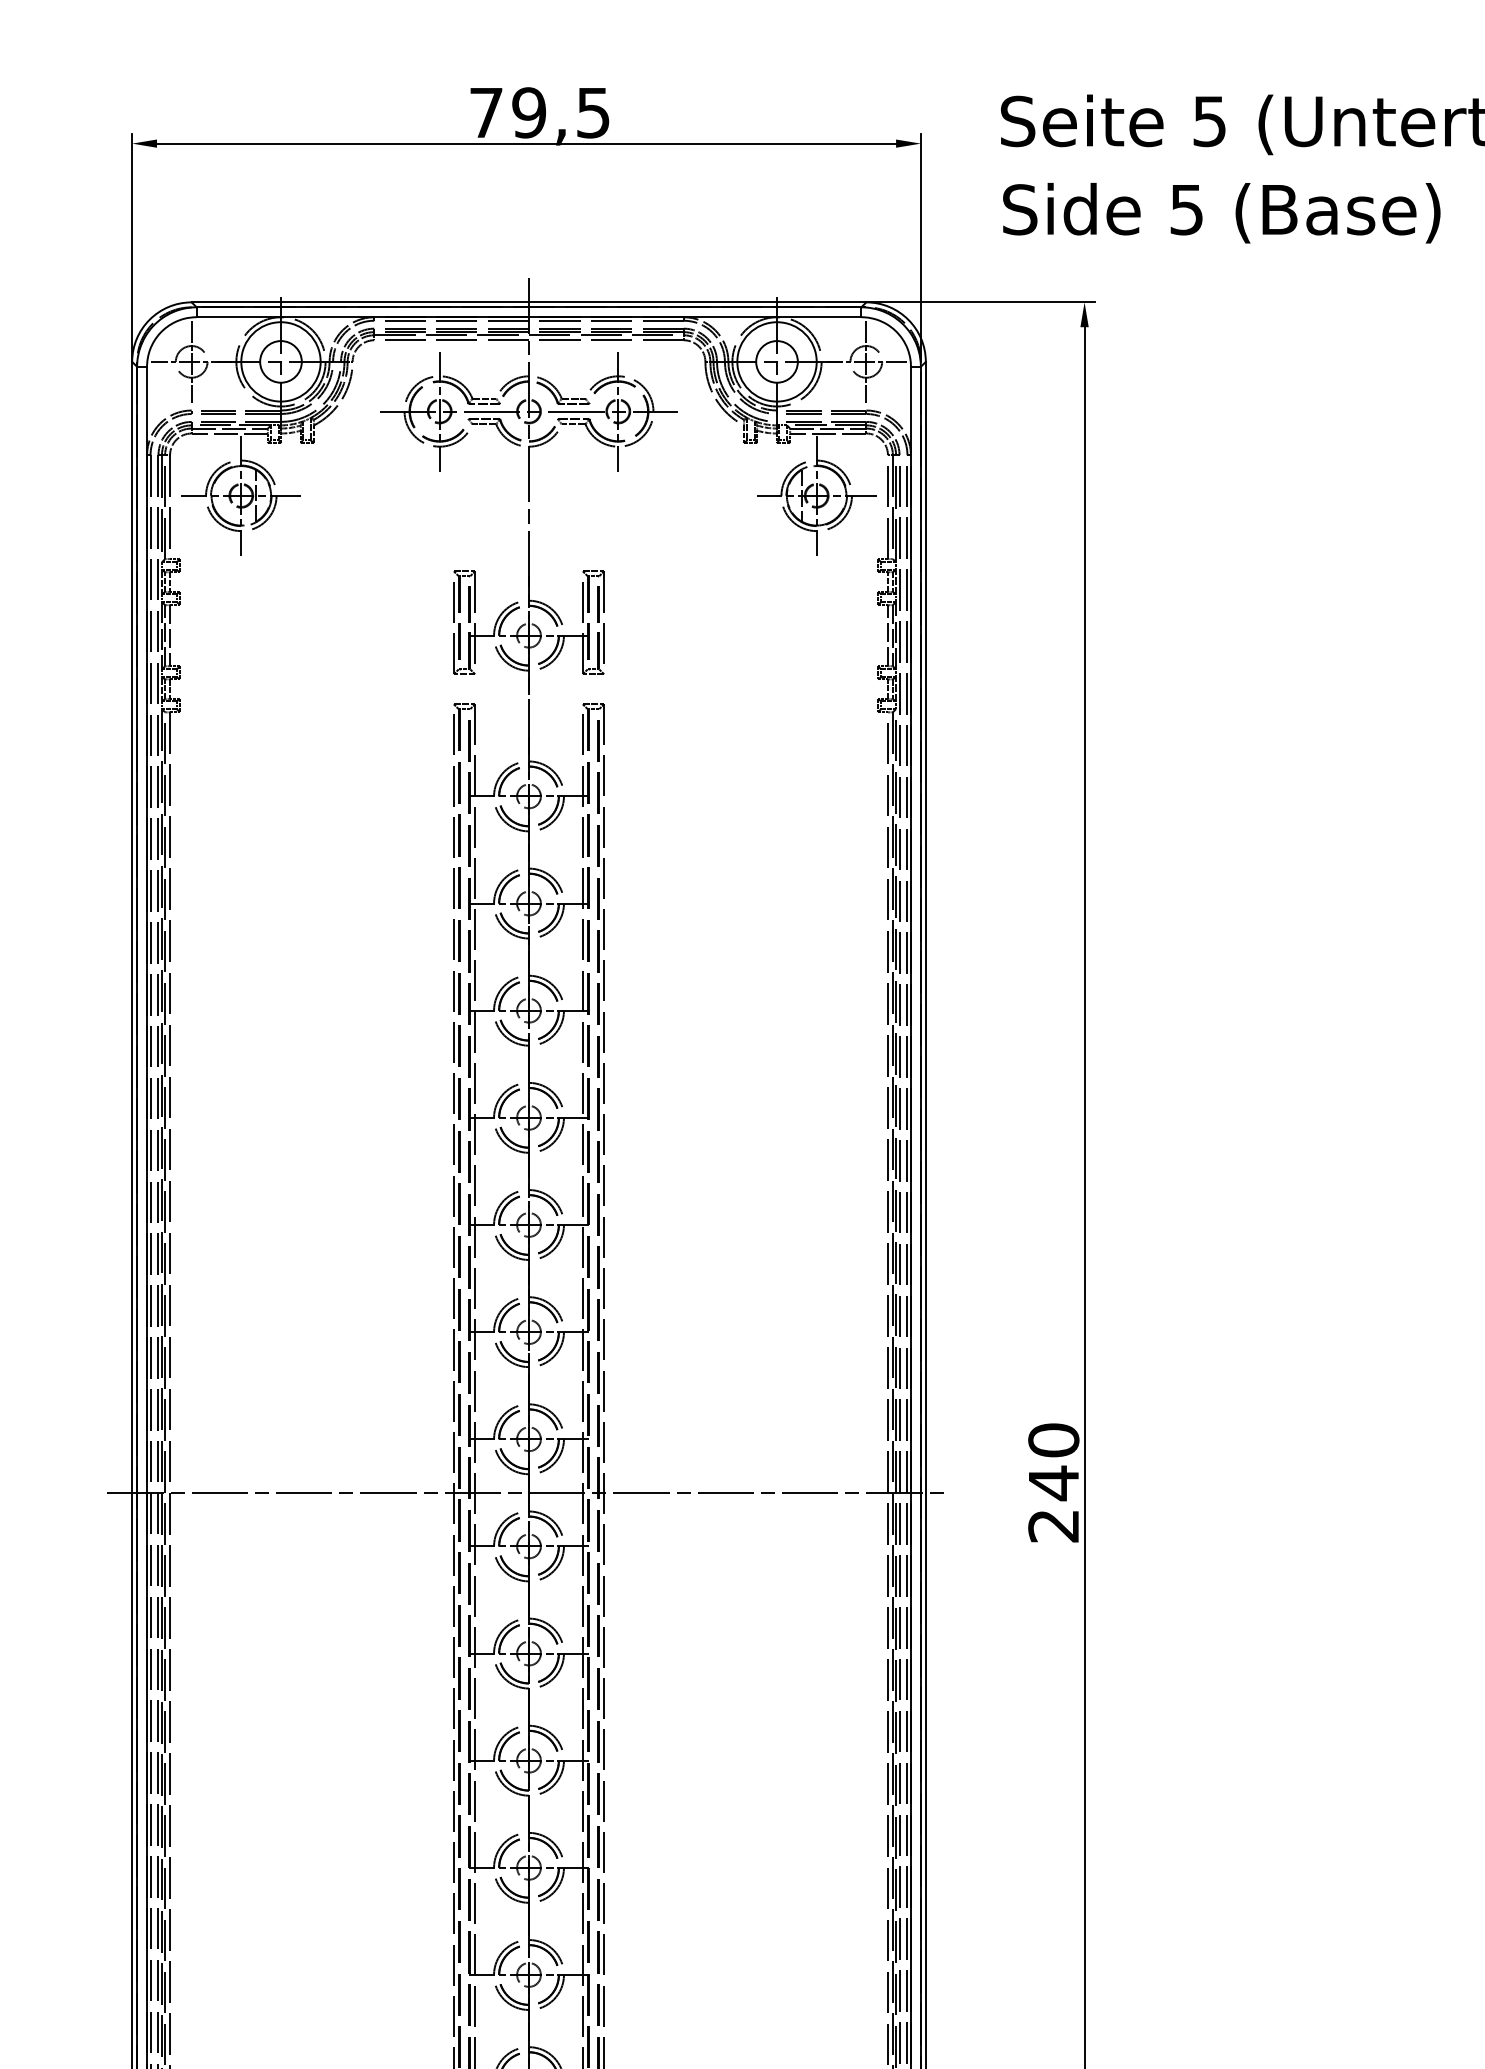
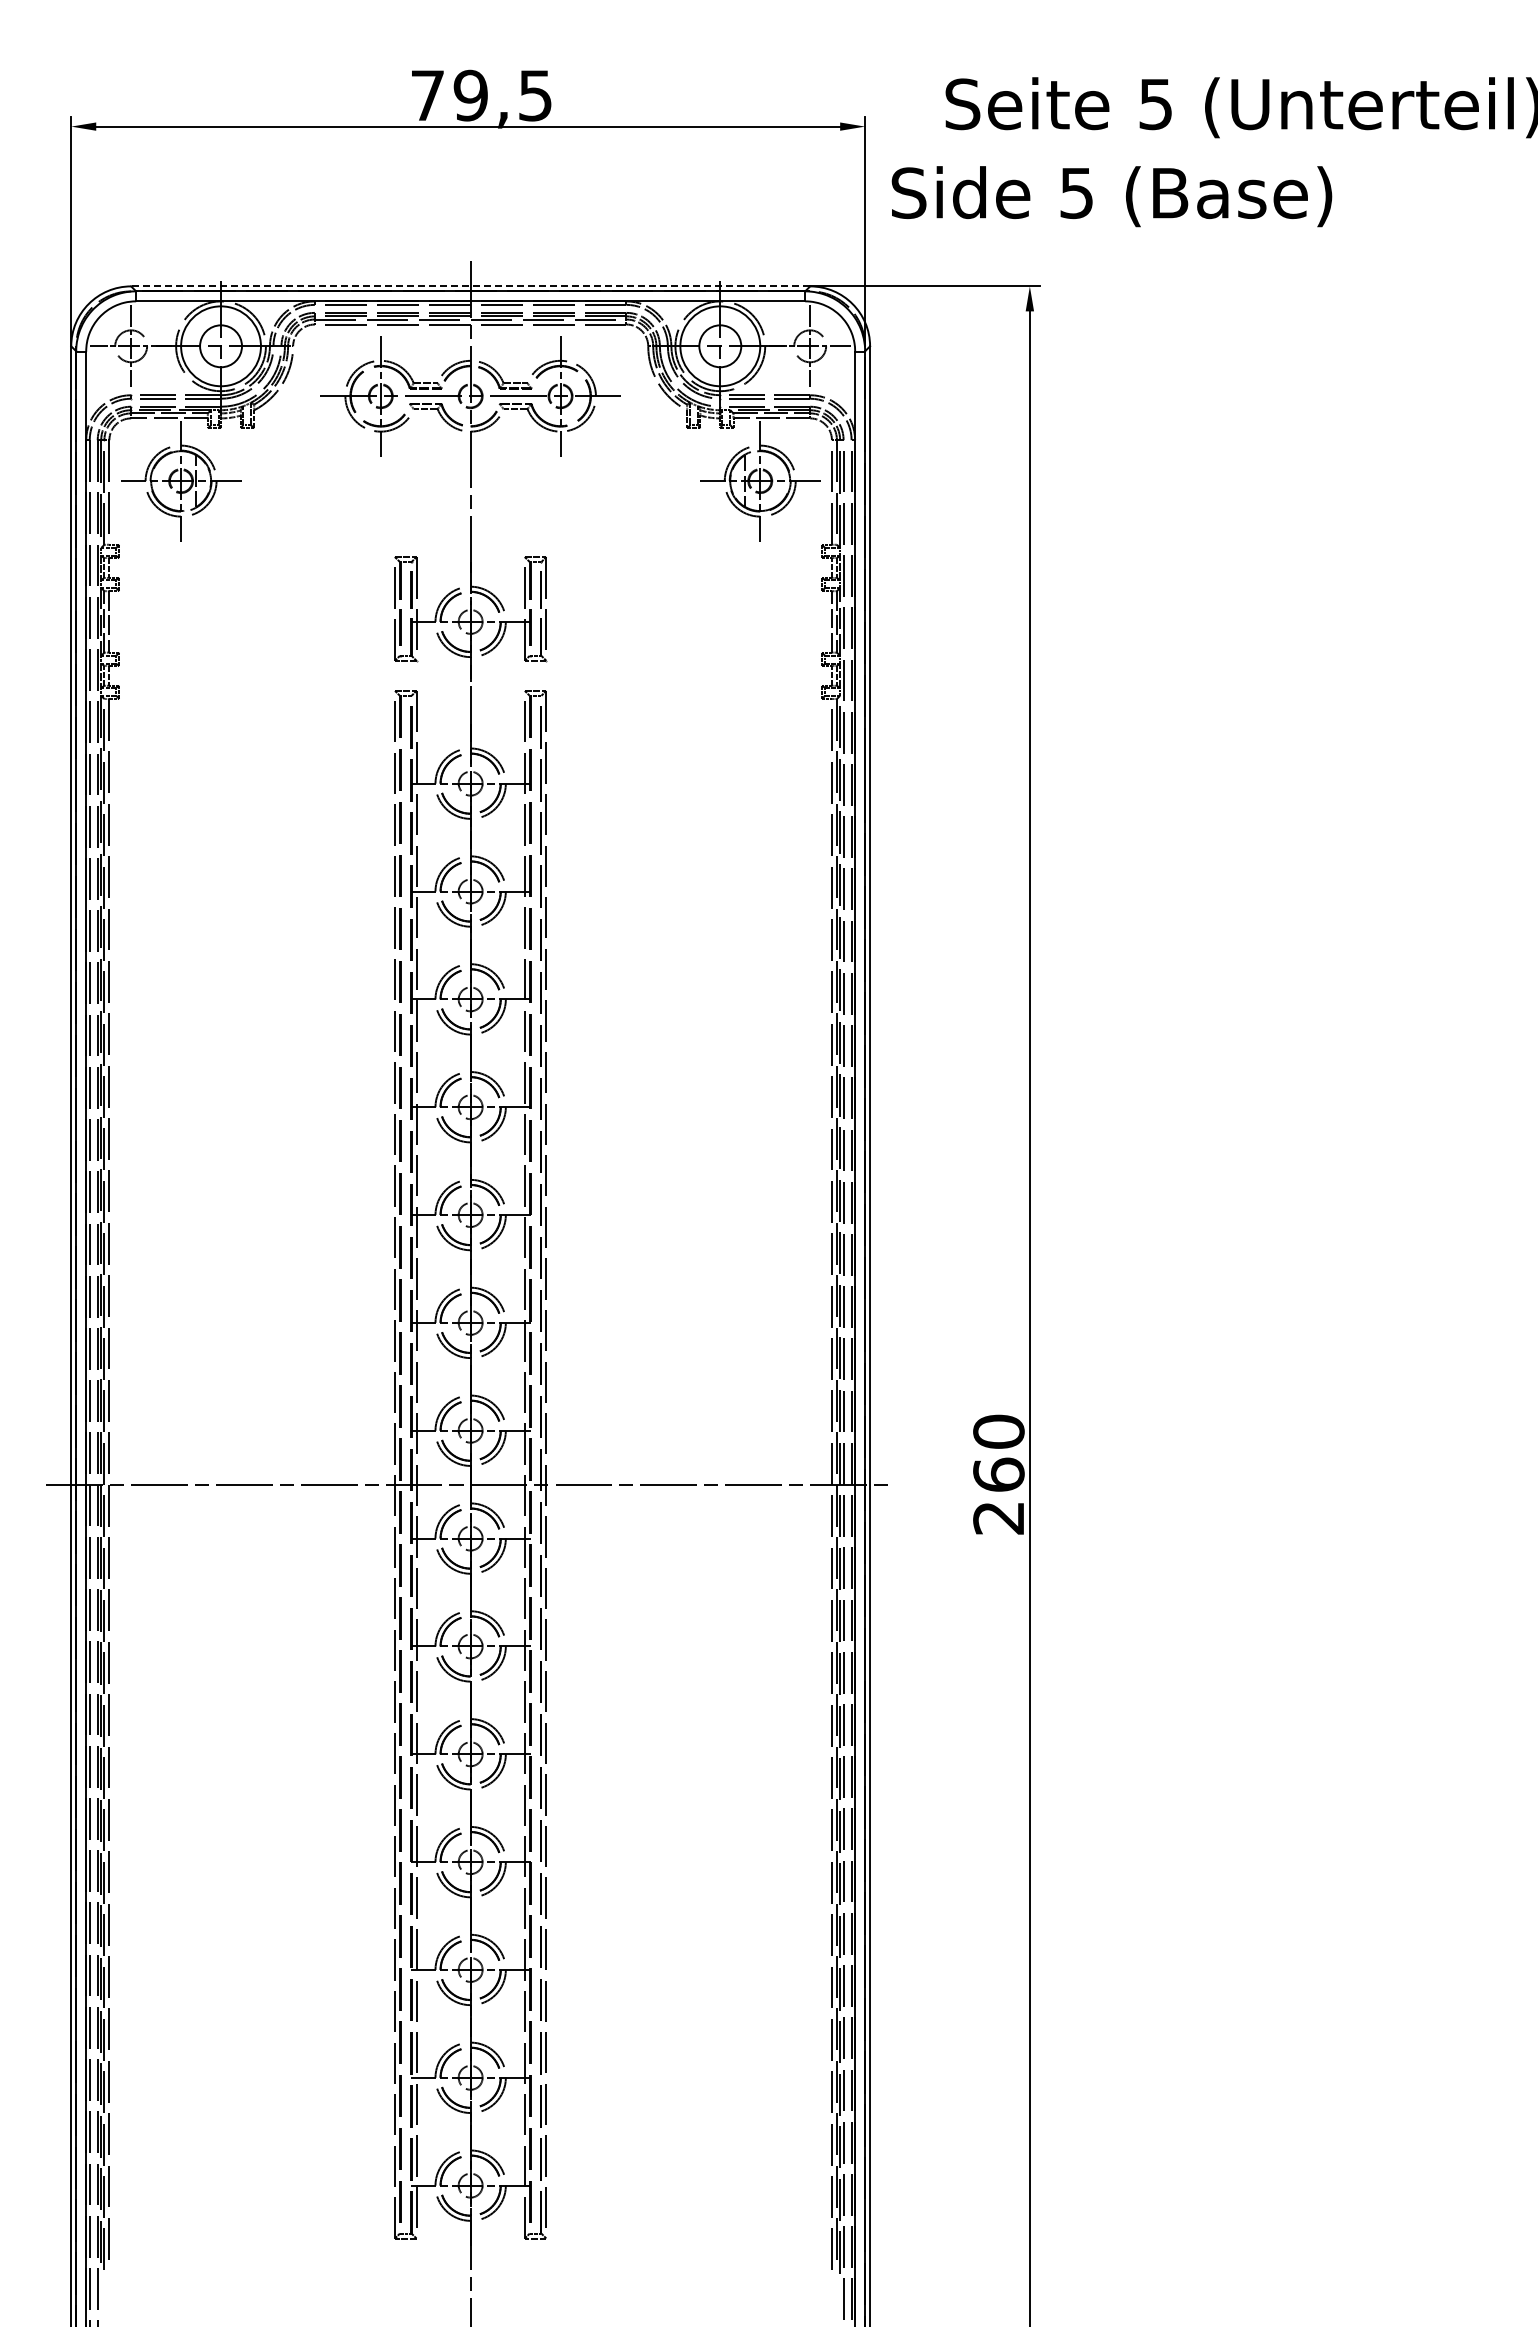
text: (1221, 213) -> (1111, 196), moved
line: (528, 302) -> (470, 286), solid -> dashed
text: (1053, 1483) -> (998, 1475), 240 -> 260

